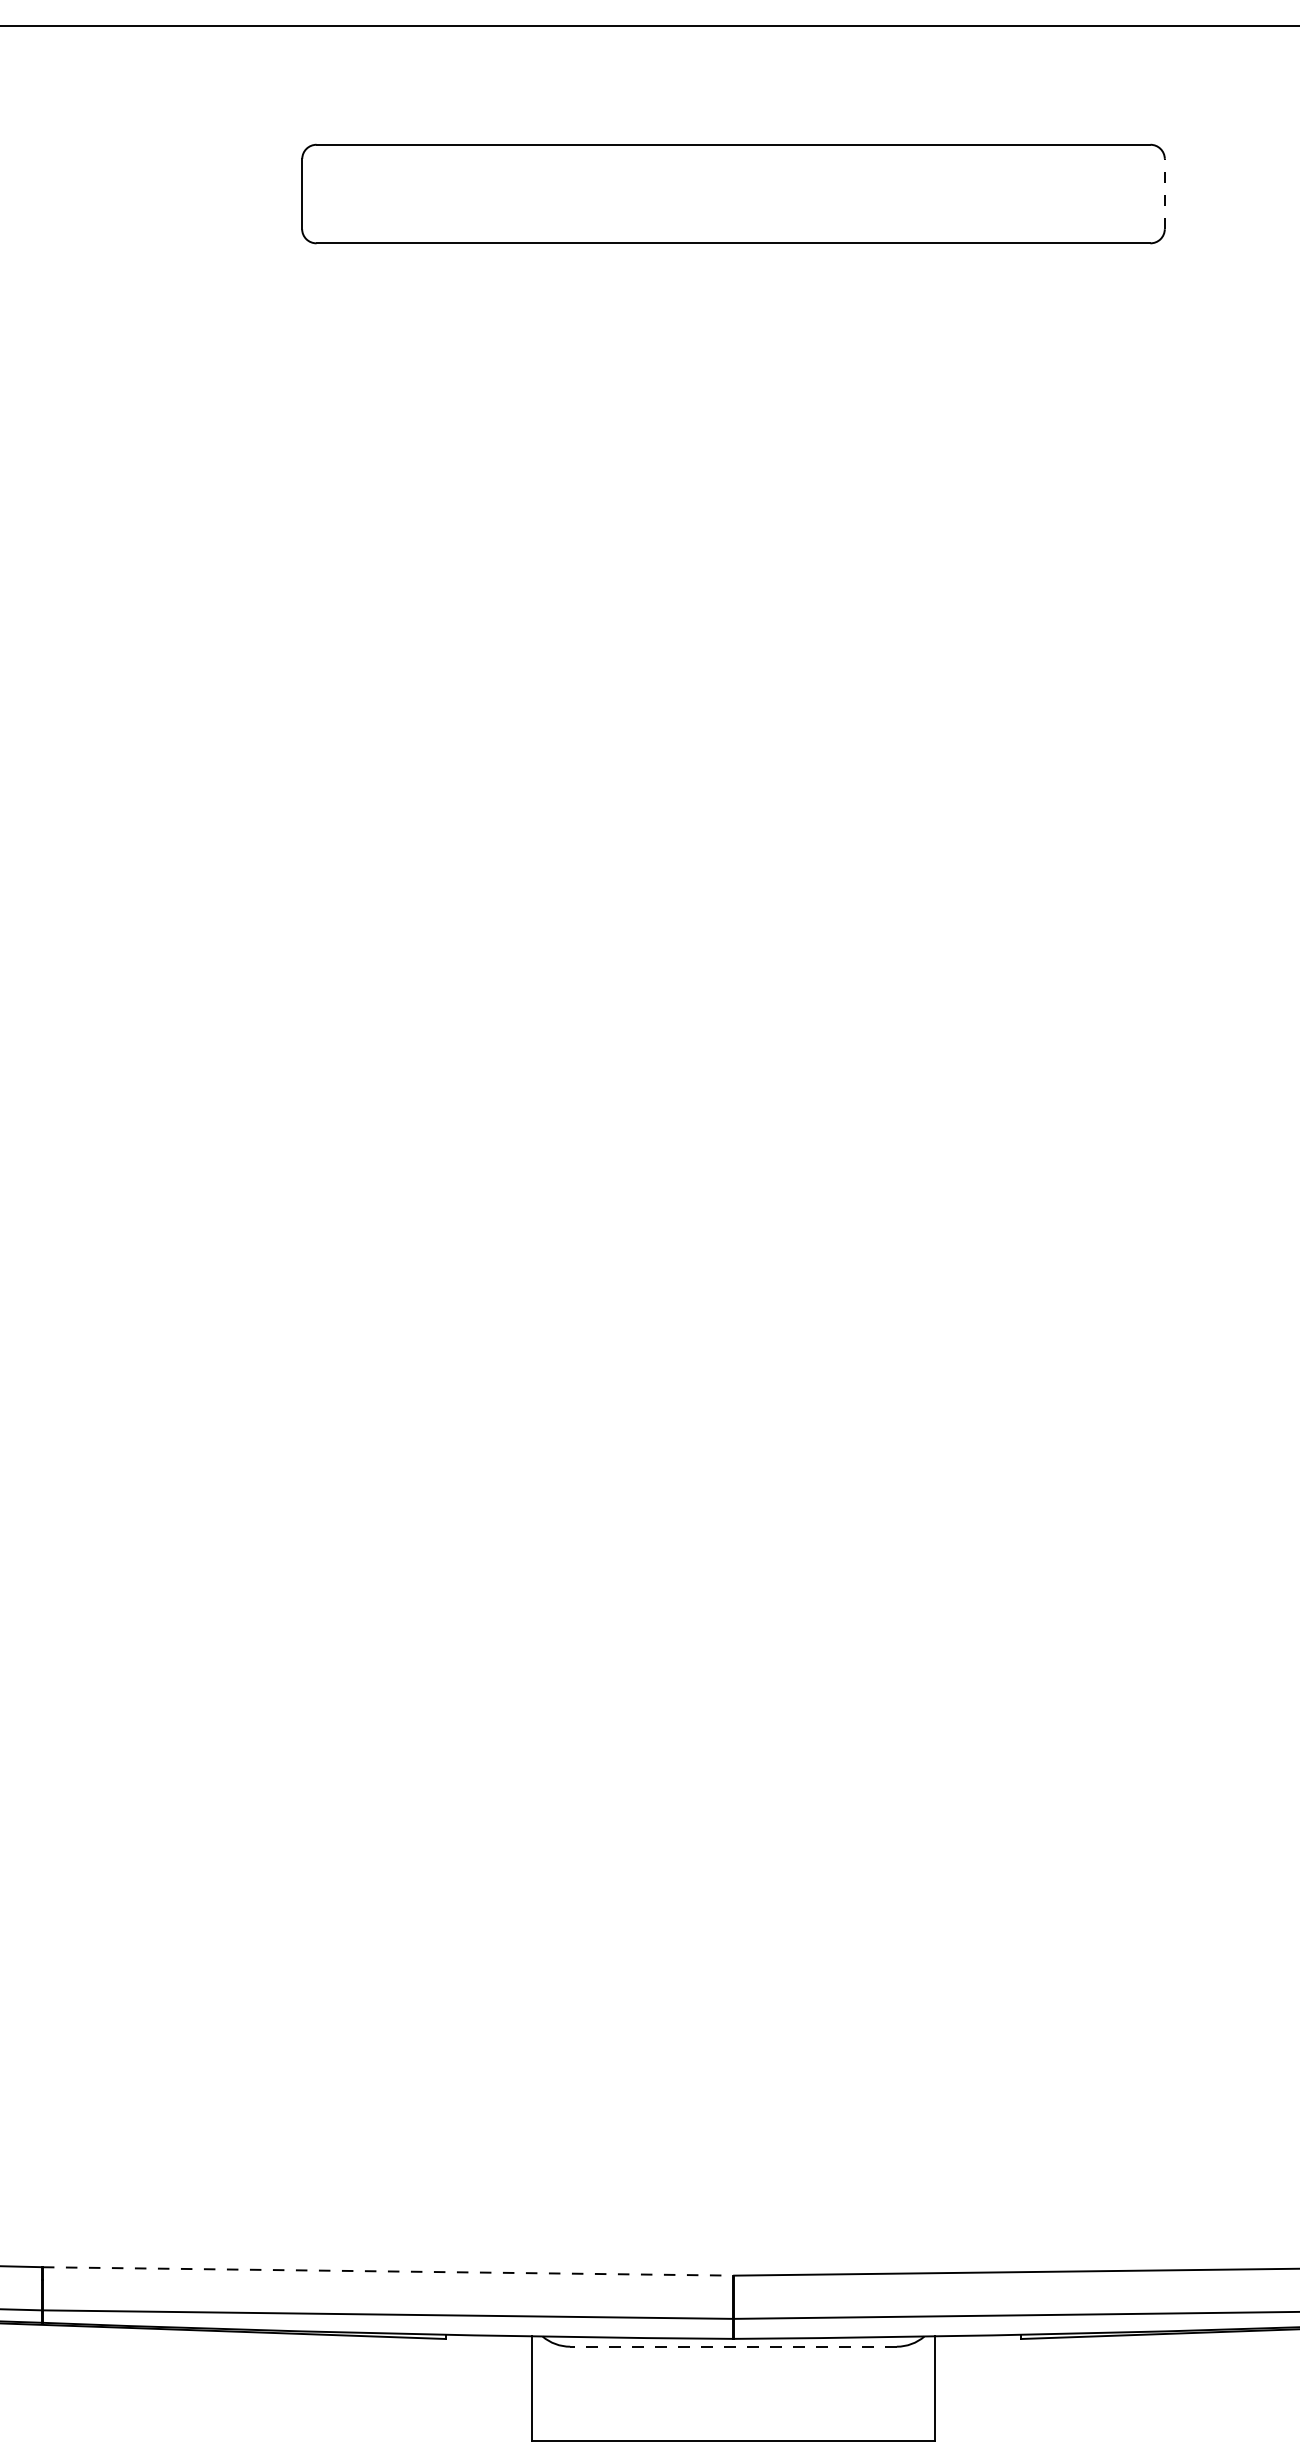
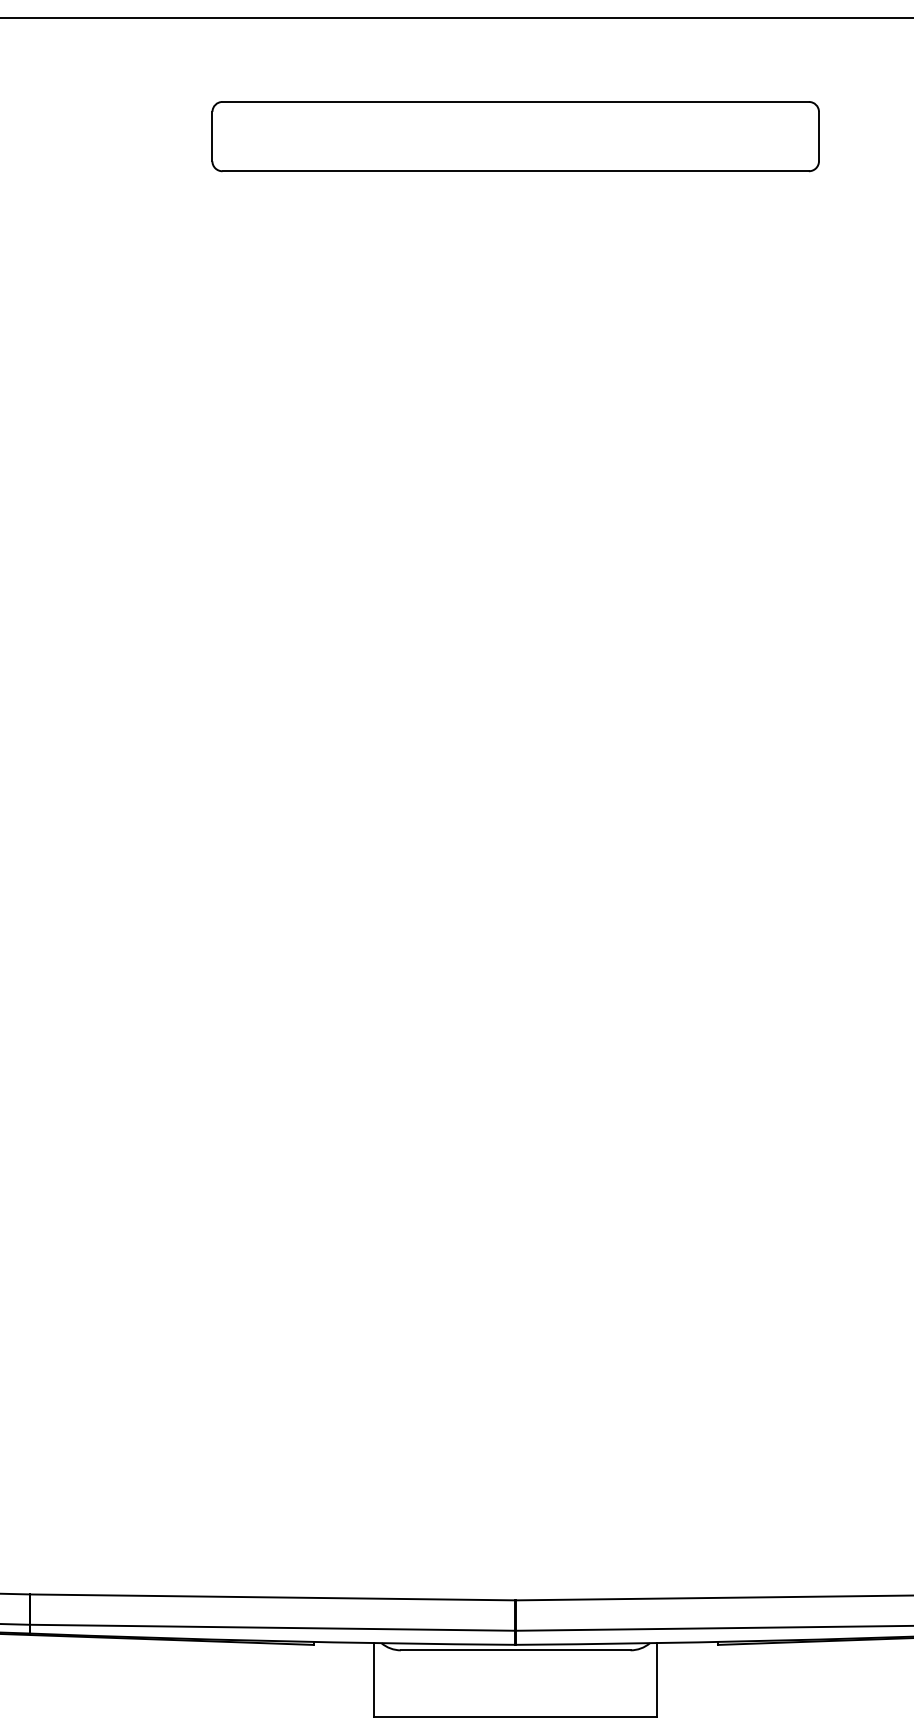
line: (1164, 193) -> (818, 136), dashed -> solid
line: (388, 2271) -> (273, 1597), dashed -> solid
line: (733, 2346) -> (515, 1650), dashed -> solid

